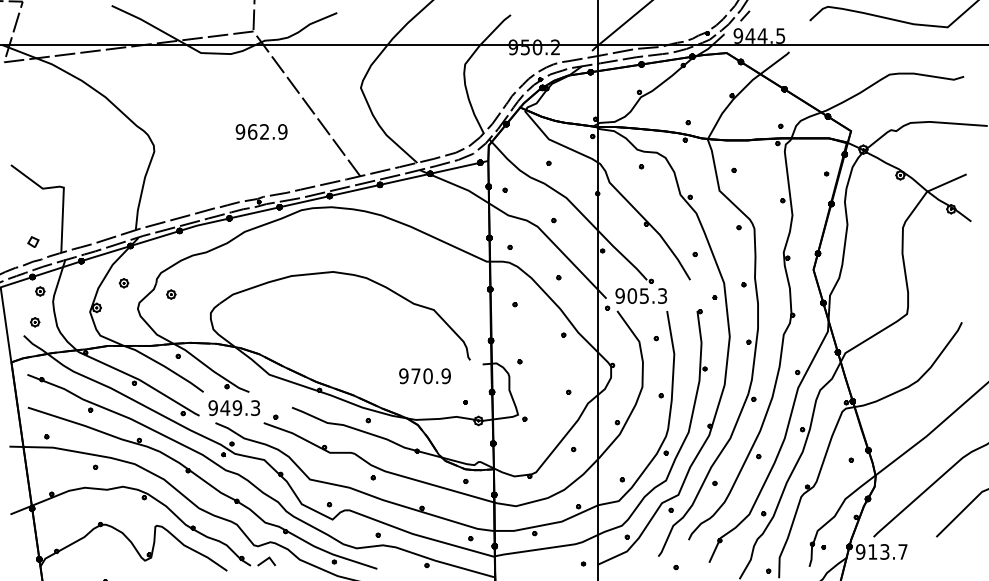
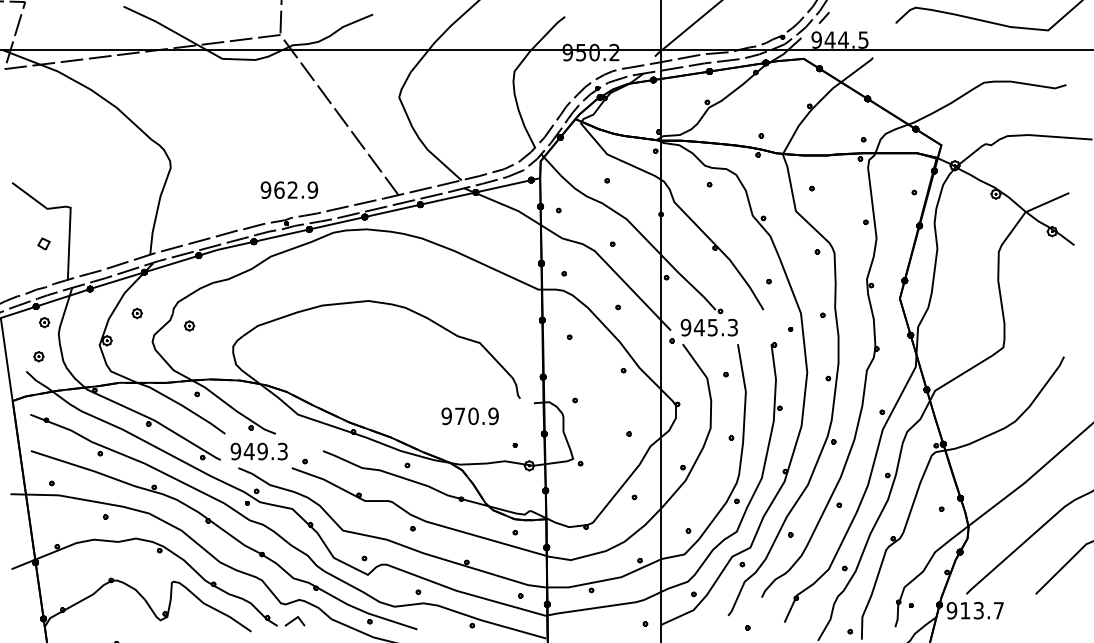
text: (261, 131) -> (289, 189), moved
part: (32, 241) -> (43, 243), moved
text: (631, 295) -> (698, 327), 905.3 -> 945.3

